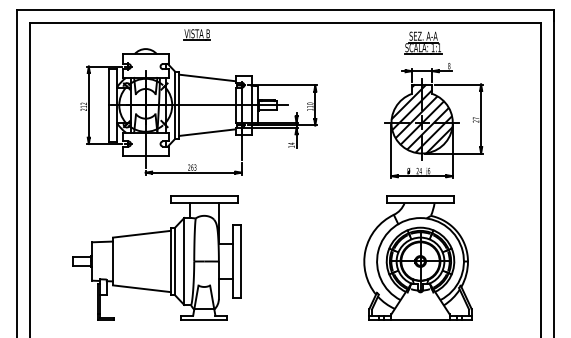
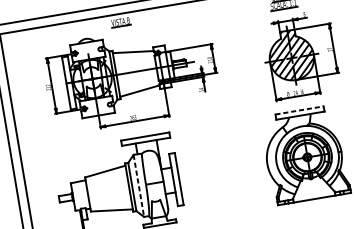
line: (420, 195) -> (299, 110), solid -> dashed
line: (184, 261) -> (139, 185), solid -> dashed

